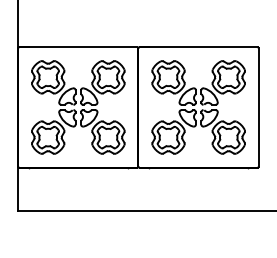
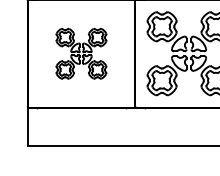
part: (78, 107) -> (81, 53), size x0.6

